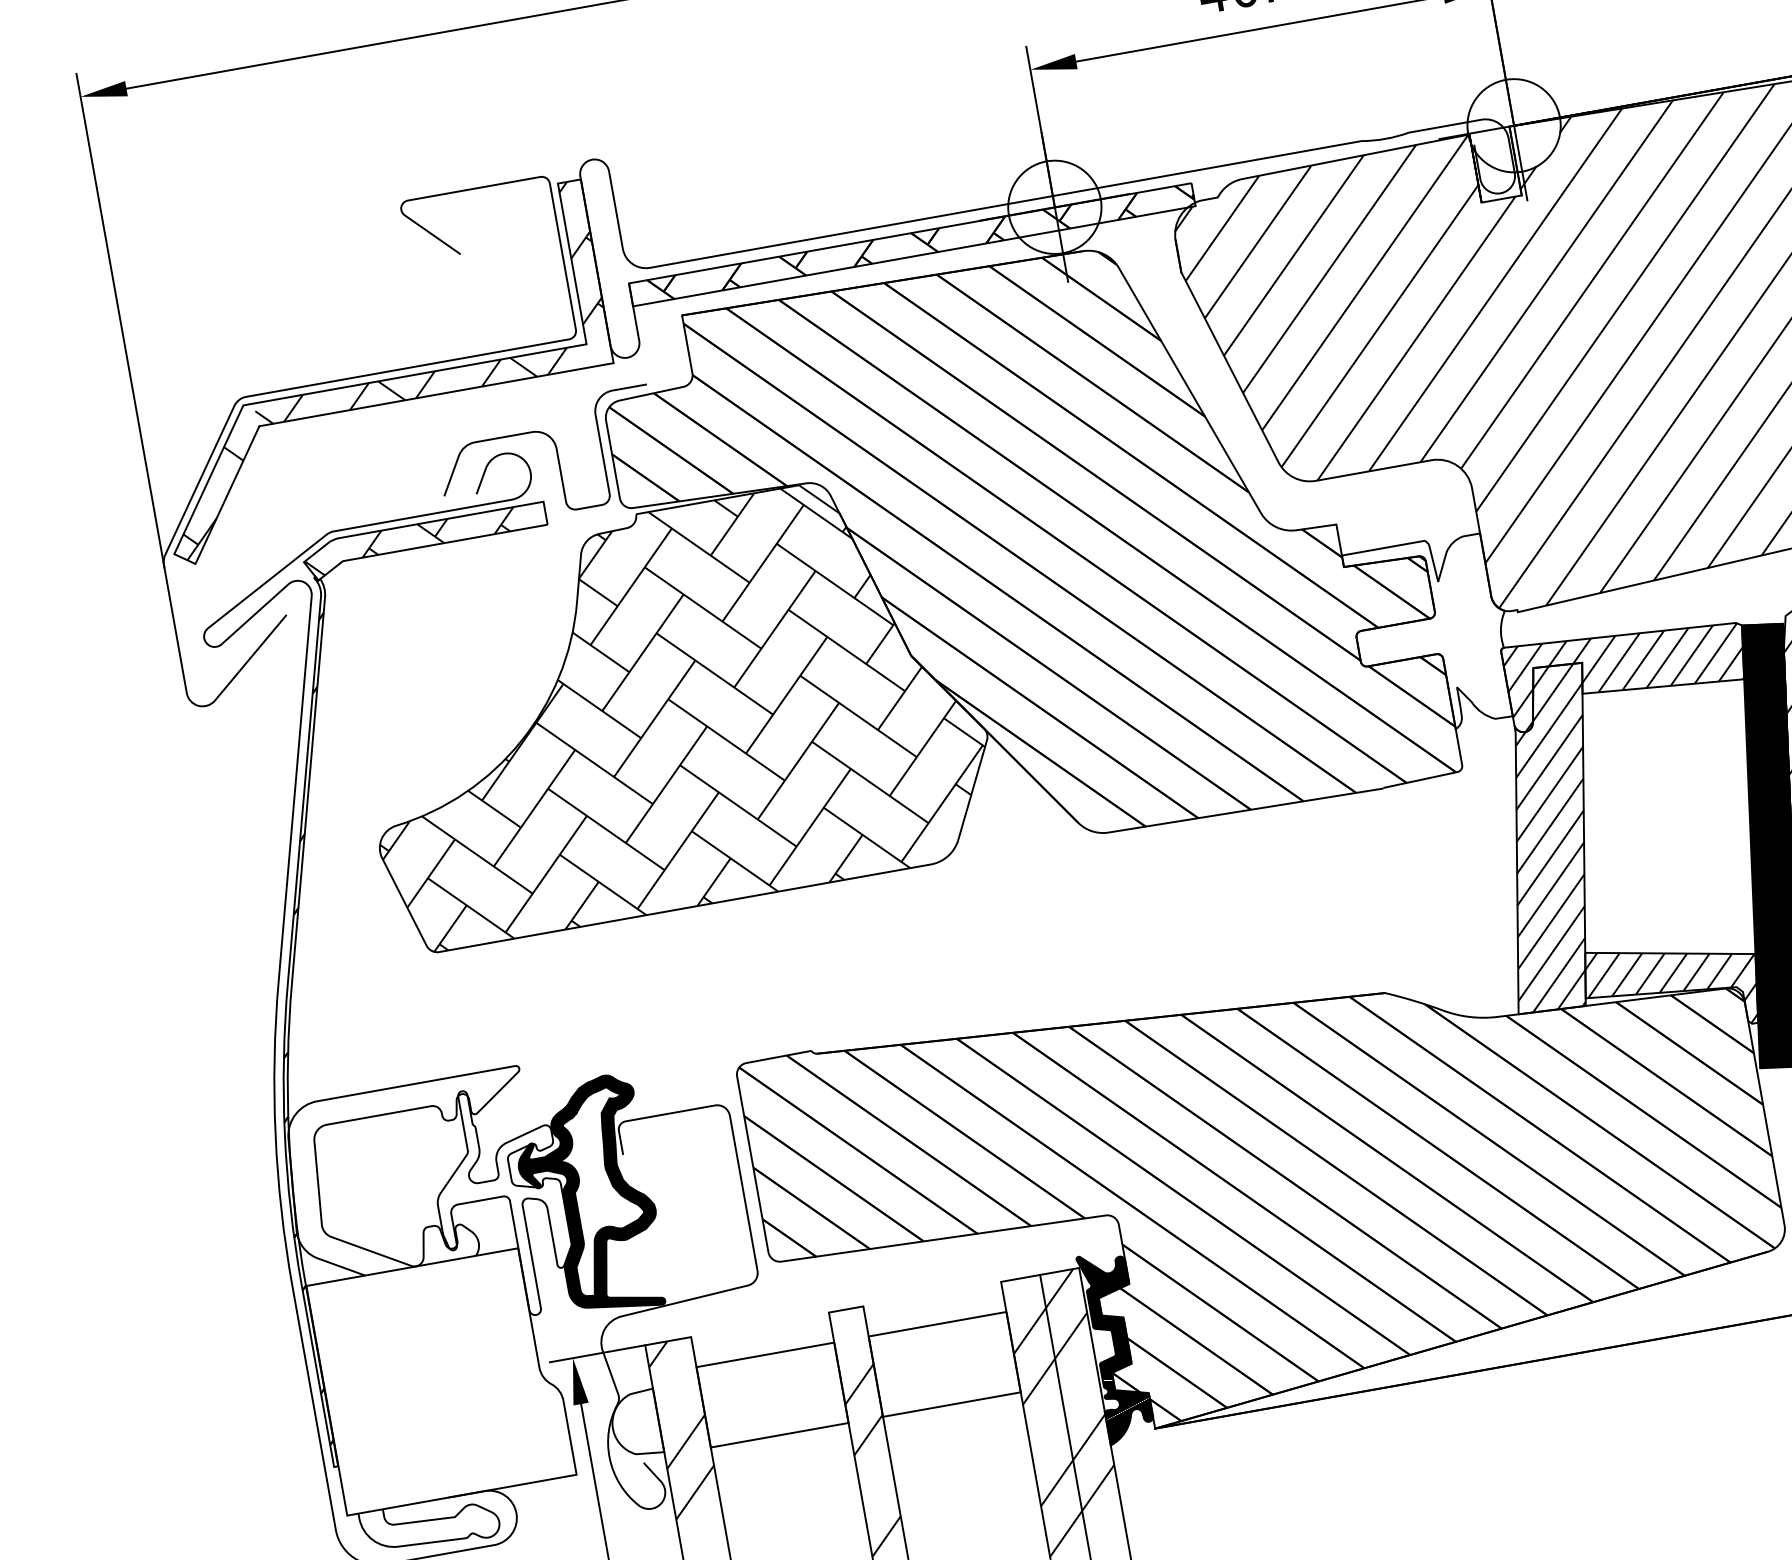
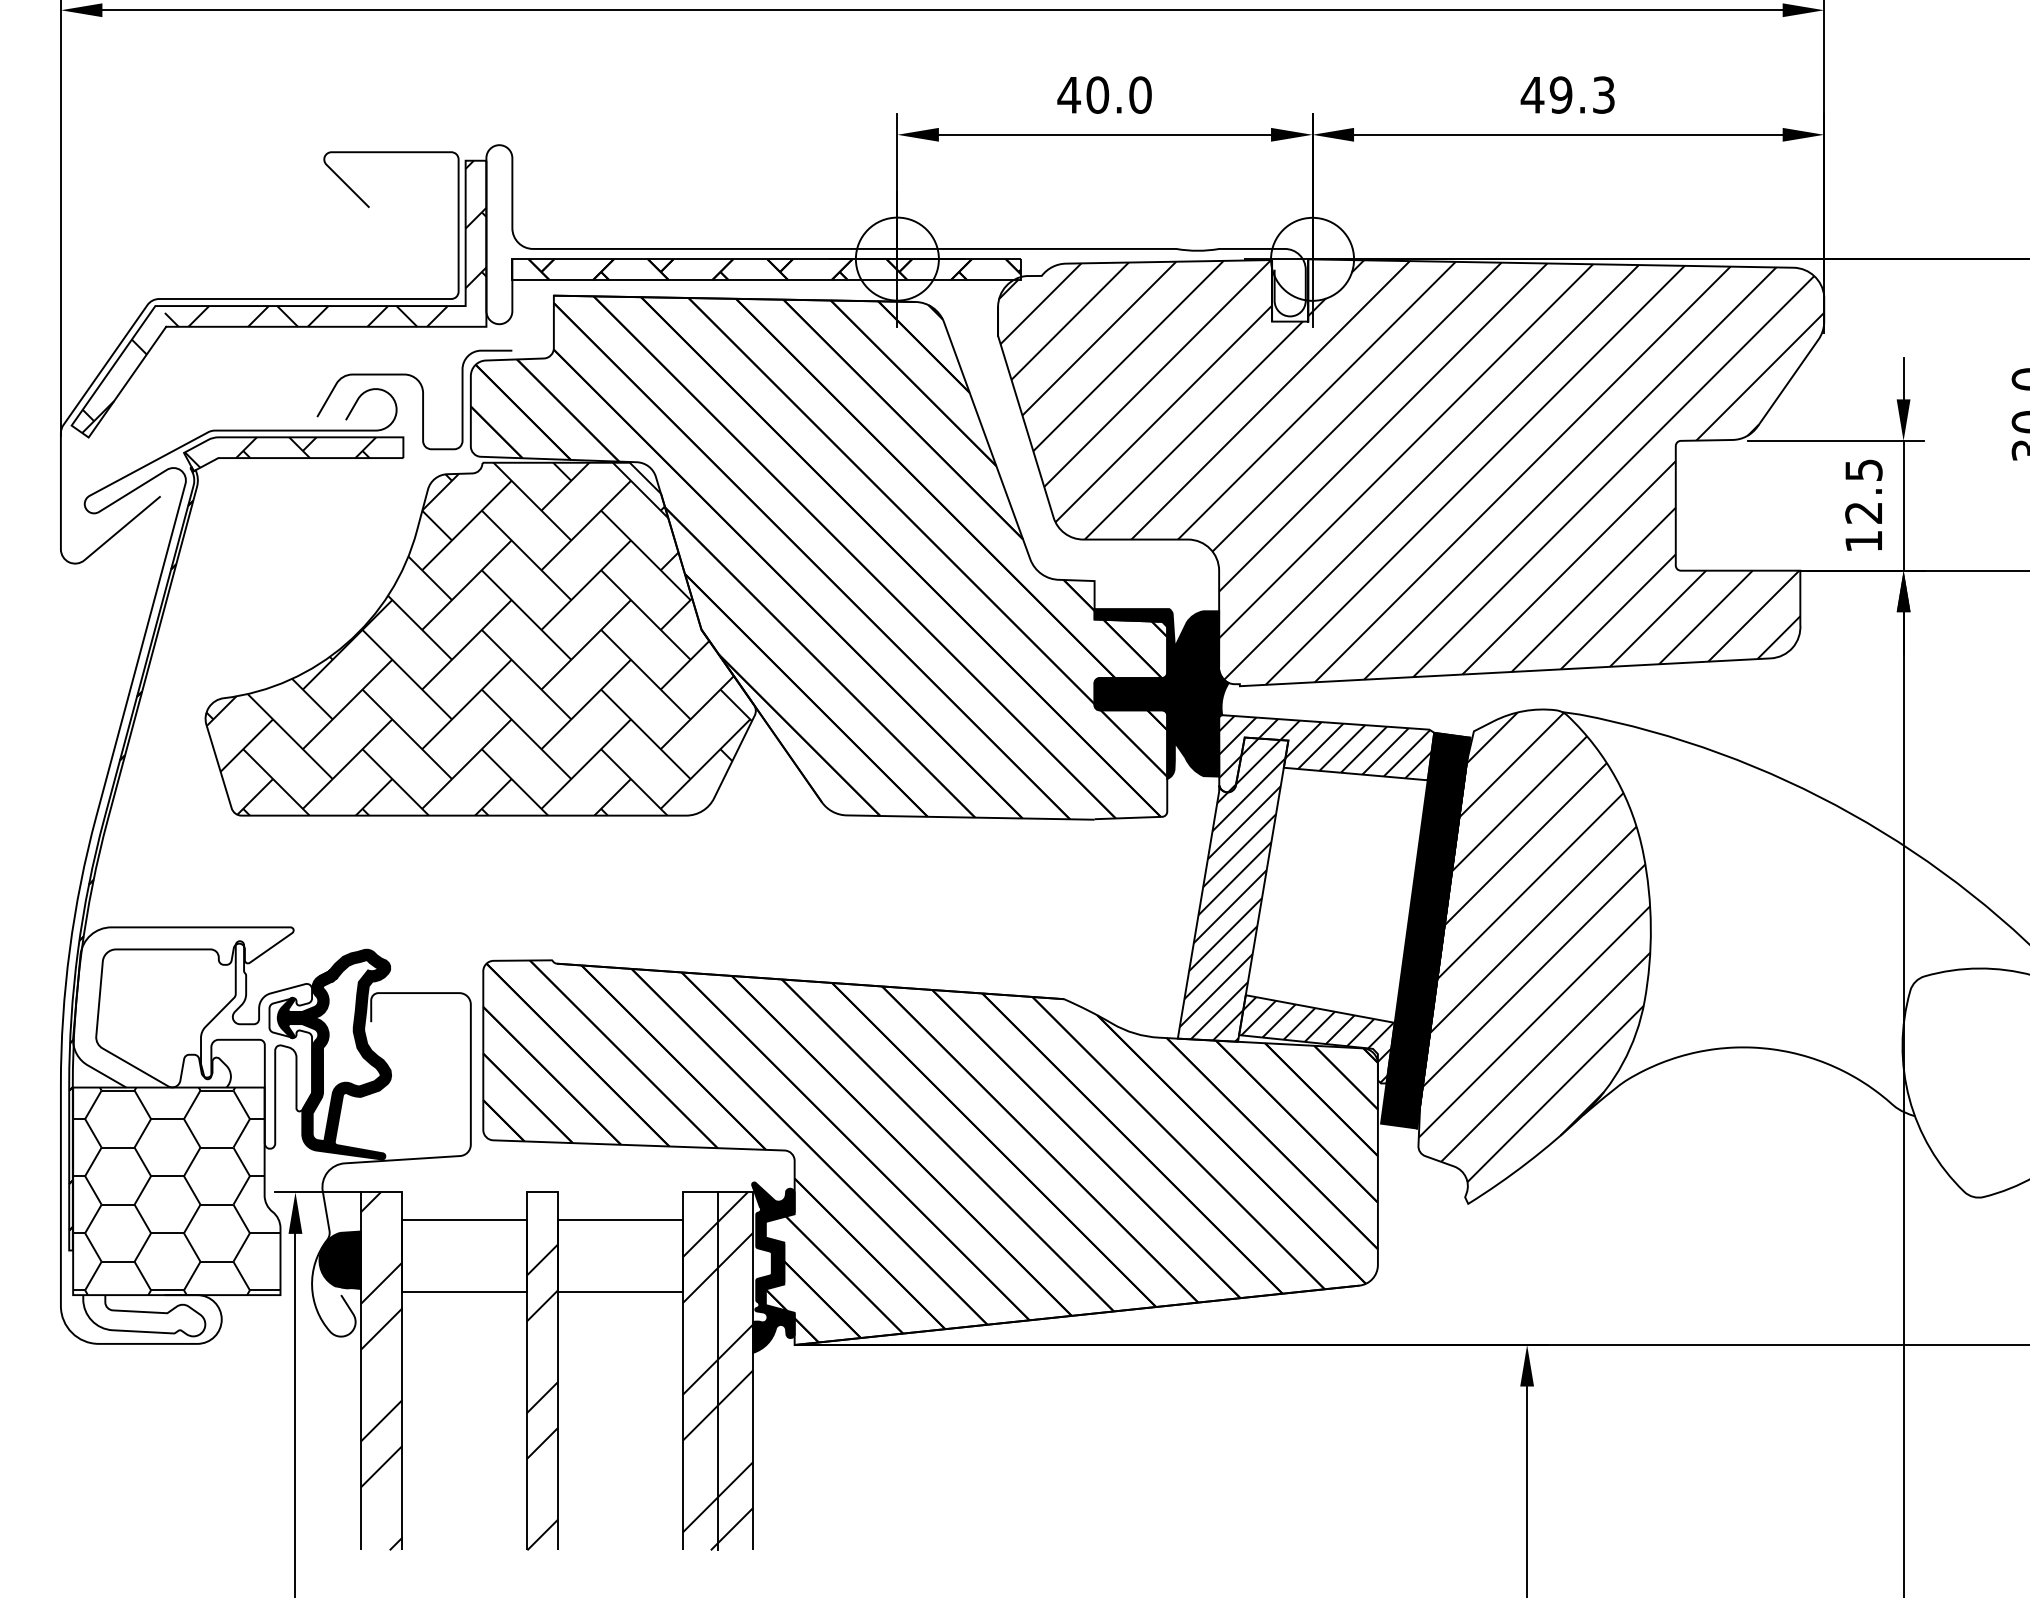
fill: (1432, 635) -> (1161, 693), added
hatch: (441, 1380) -> (176, 1191), added
fill: (635, 1424) -> (339, 1260), added

